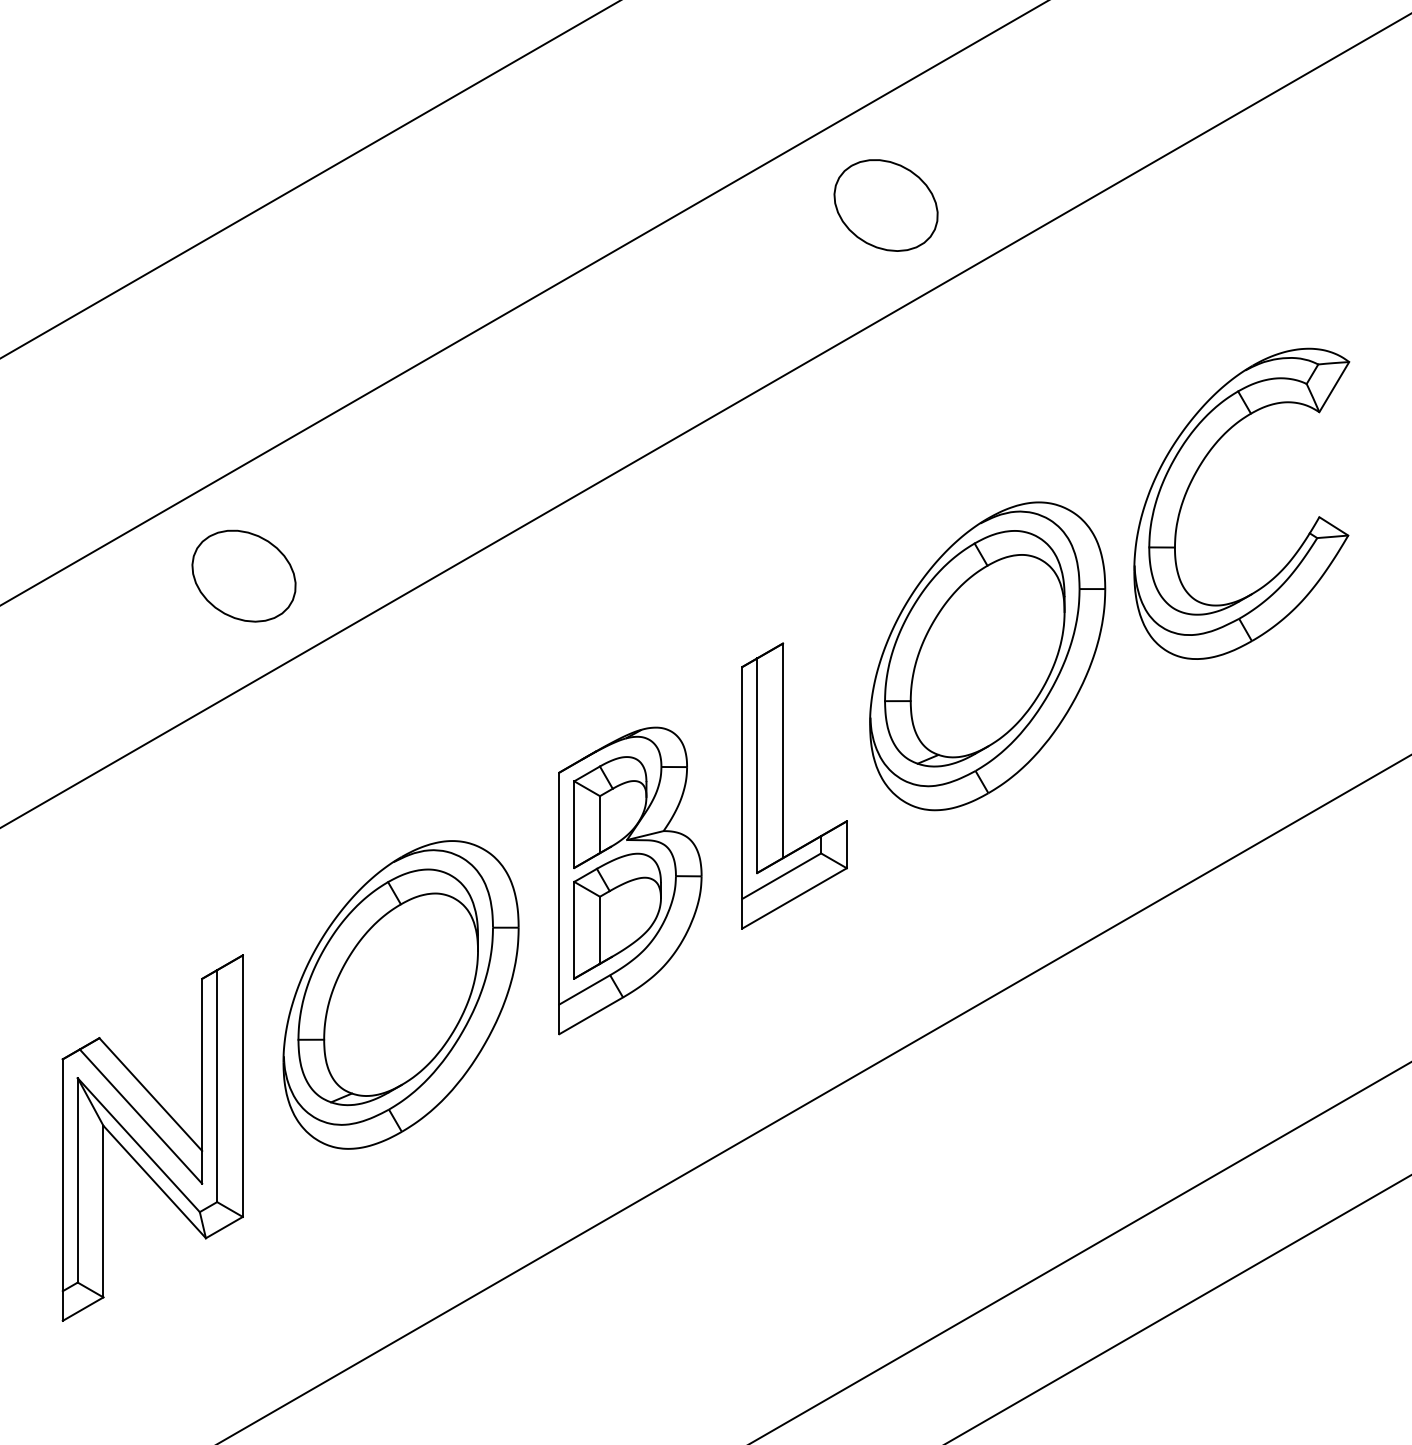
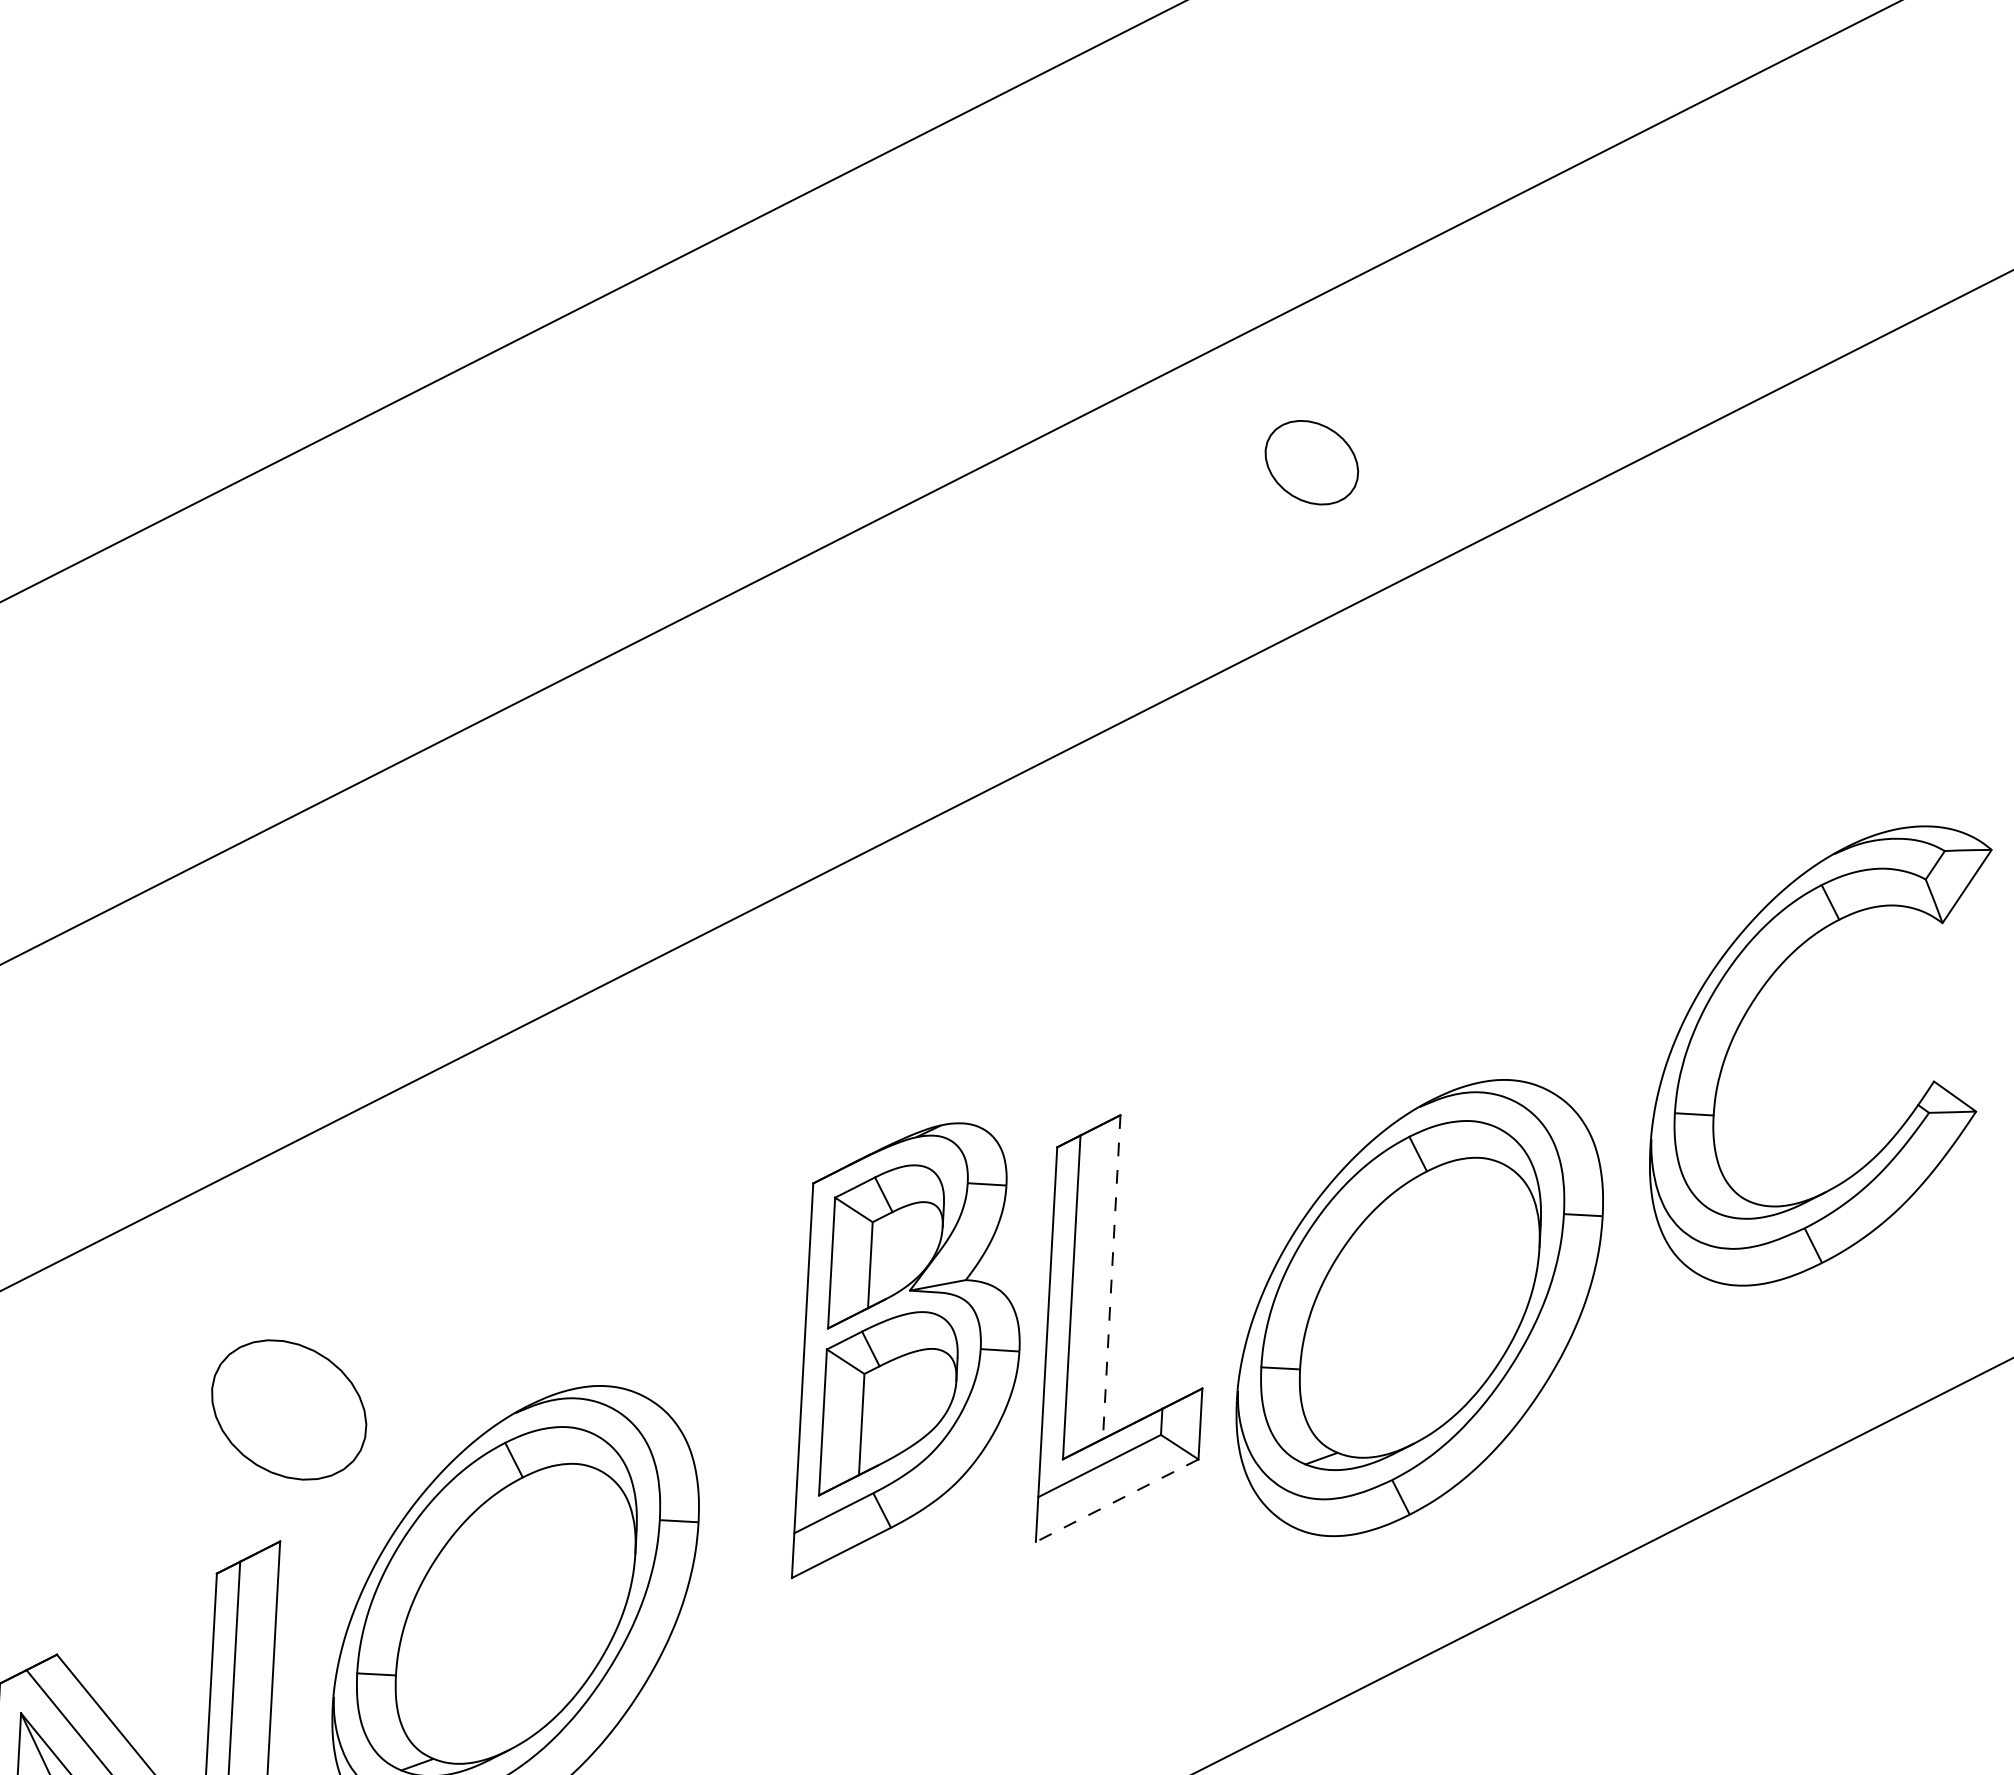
part: (885, 205) -> (1311, 462), size x0.6
part: (1193, 479) -> (1747, 1014), moved
part: (243, 575) -> (288, 1408), moved
part: (987, 656) -> (1419, 1308), moved
line: (782, 751) -> (1111, 1277), solid -> dashed
part: (630, 880) -> (911, 1351), moved
line: (794, 898) -> (1117, 1500), solid -> dashed

